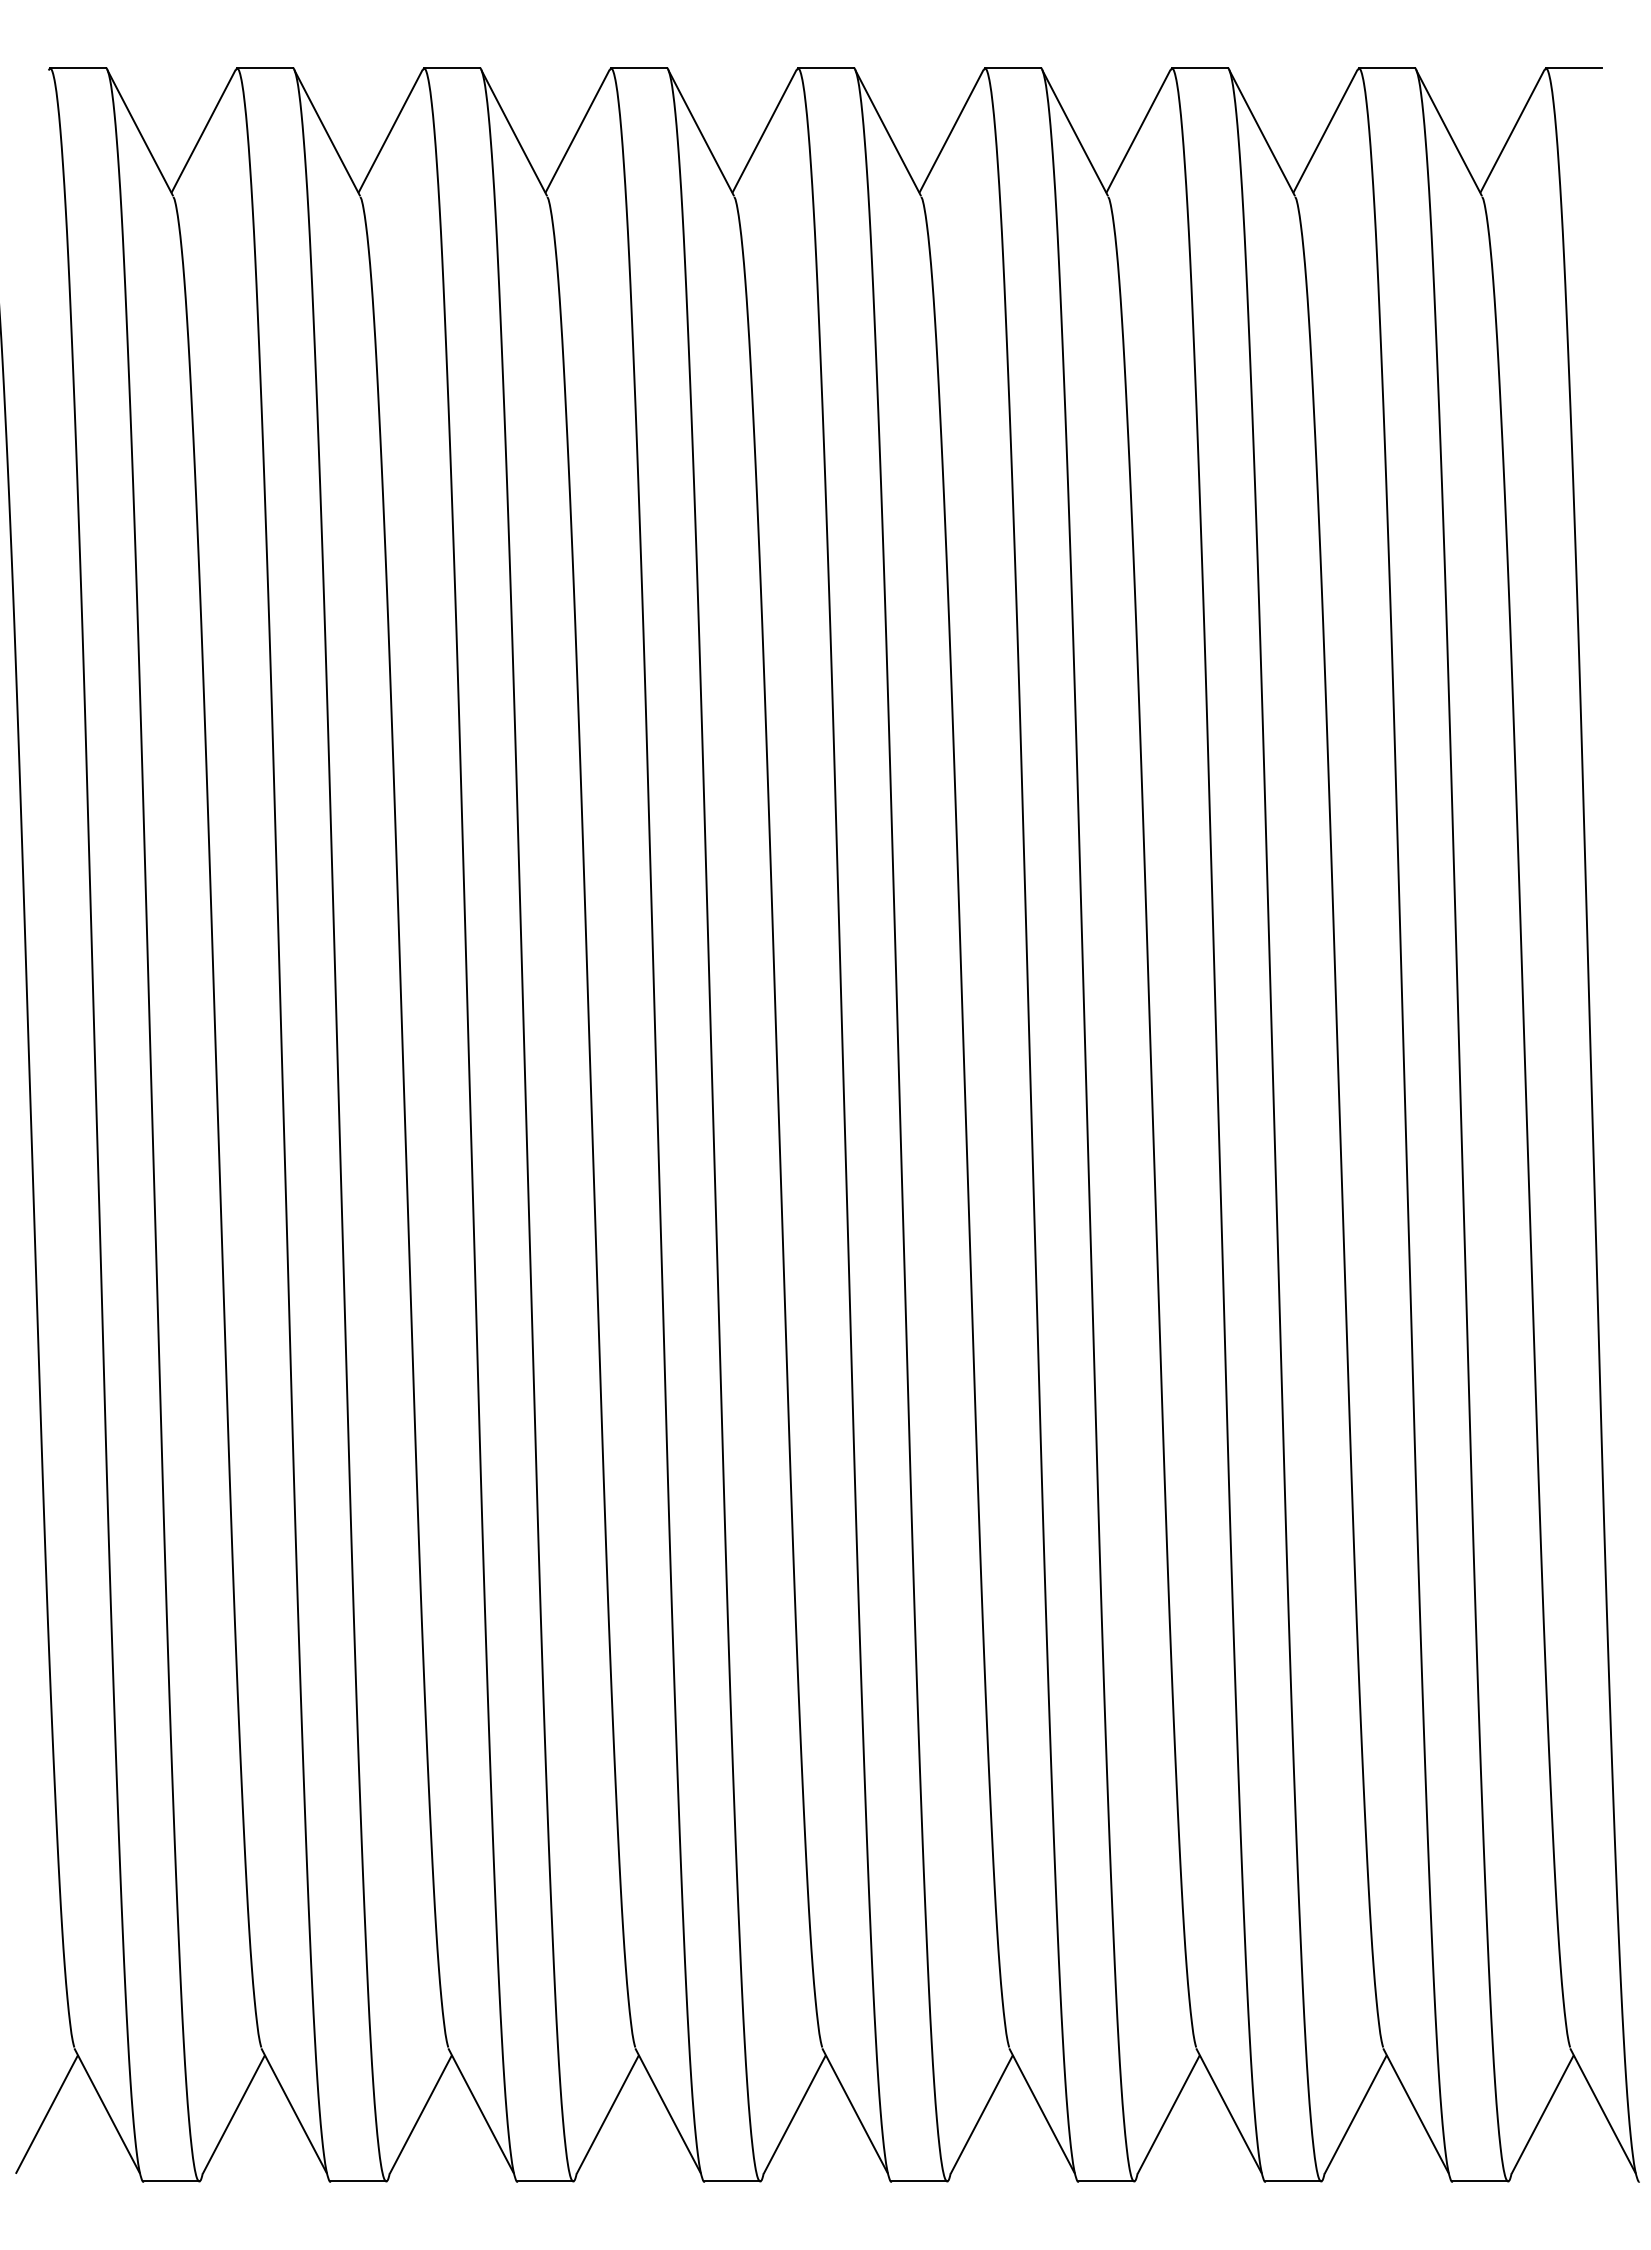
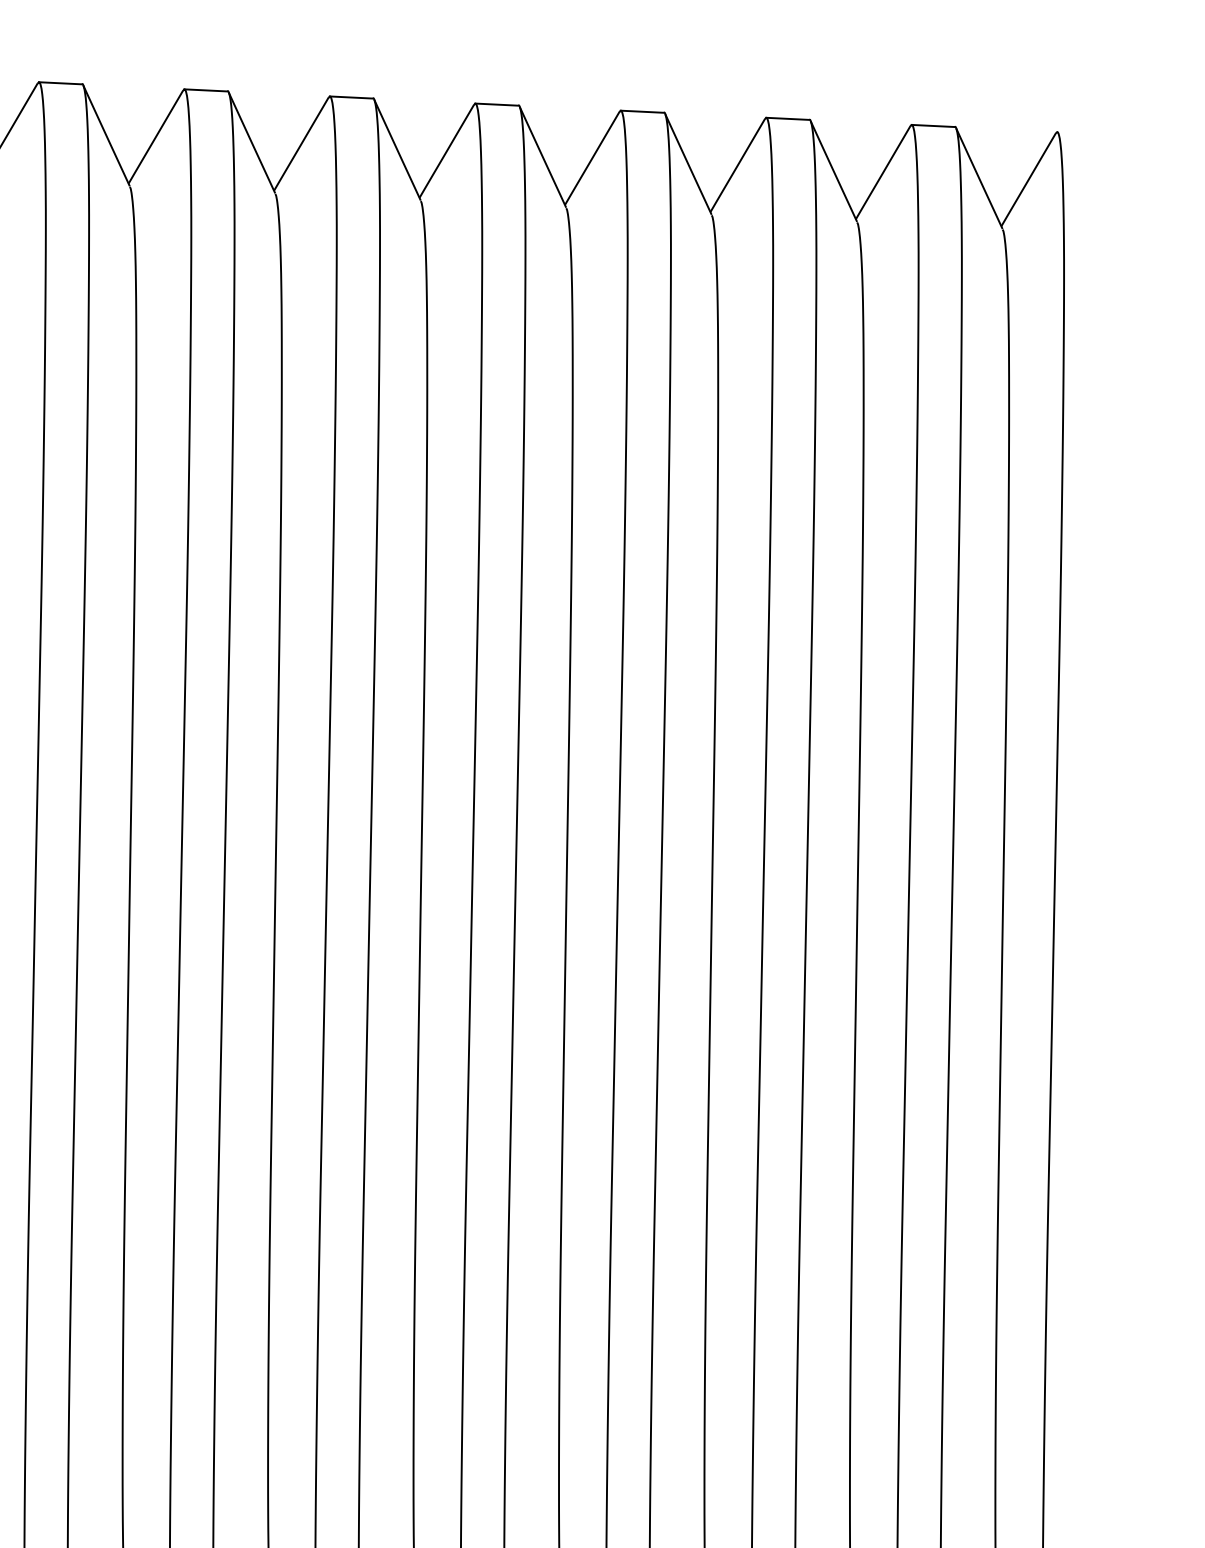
line: (1573, 68) -> (1078, 133), removed

